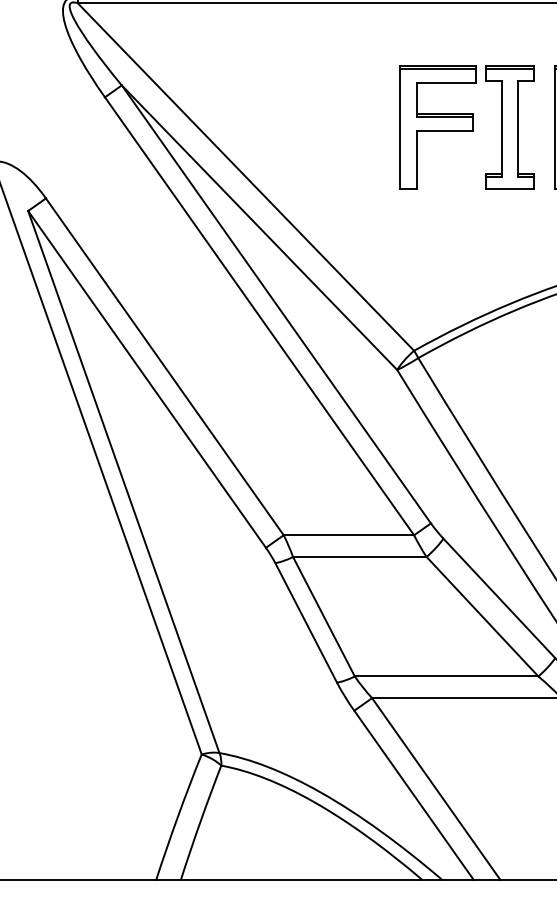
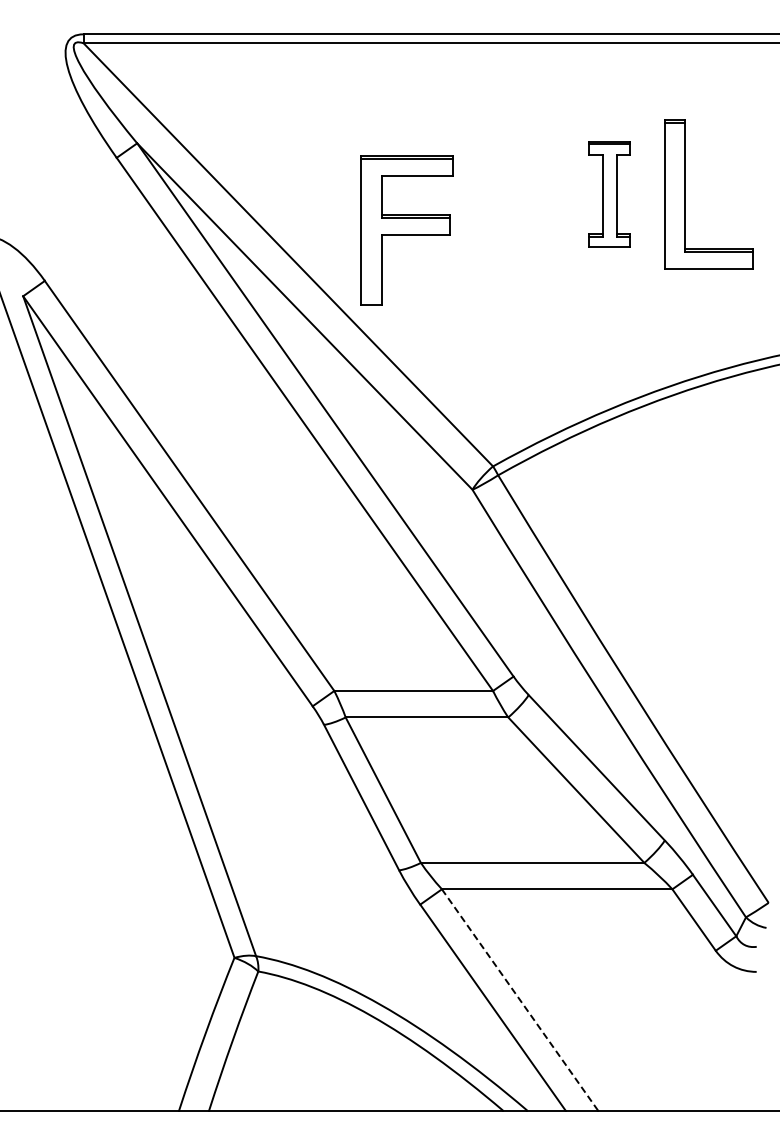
part: (437, 127) -> (406, 230), moved
part: (509, 127) -> (609, 194), size x0.7
line: (435, 788) -> (519, 999), solid -> dashed

